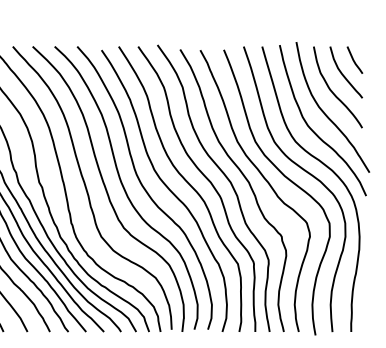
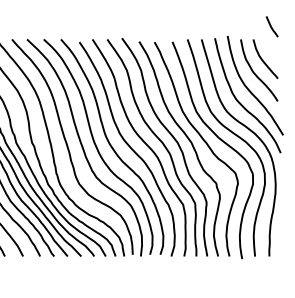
line: (354, 59) -> (271, 26), moved

